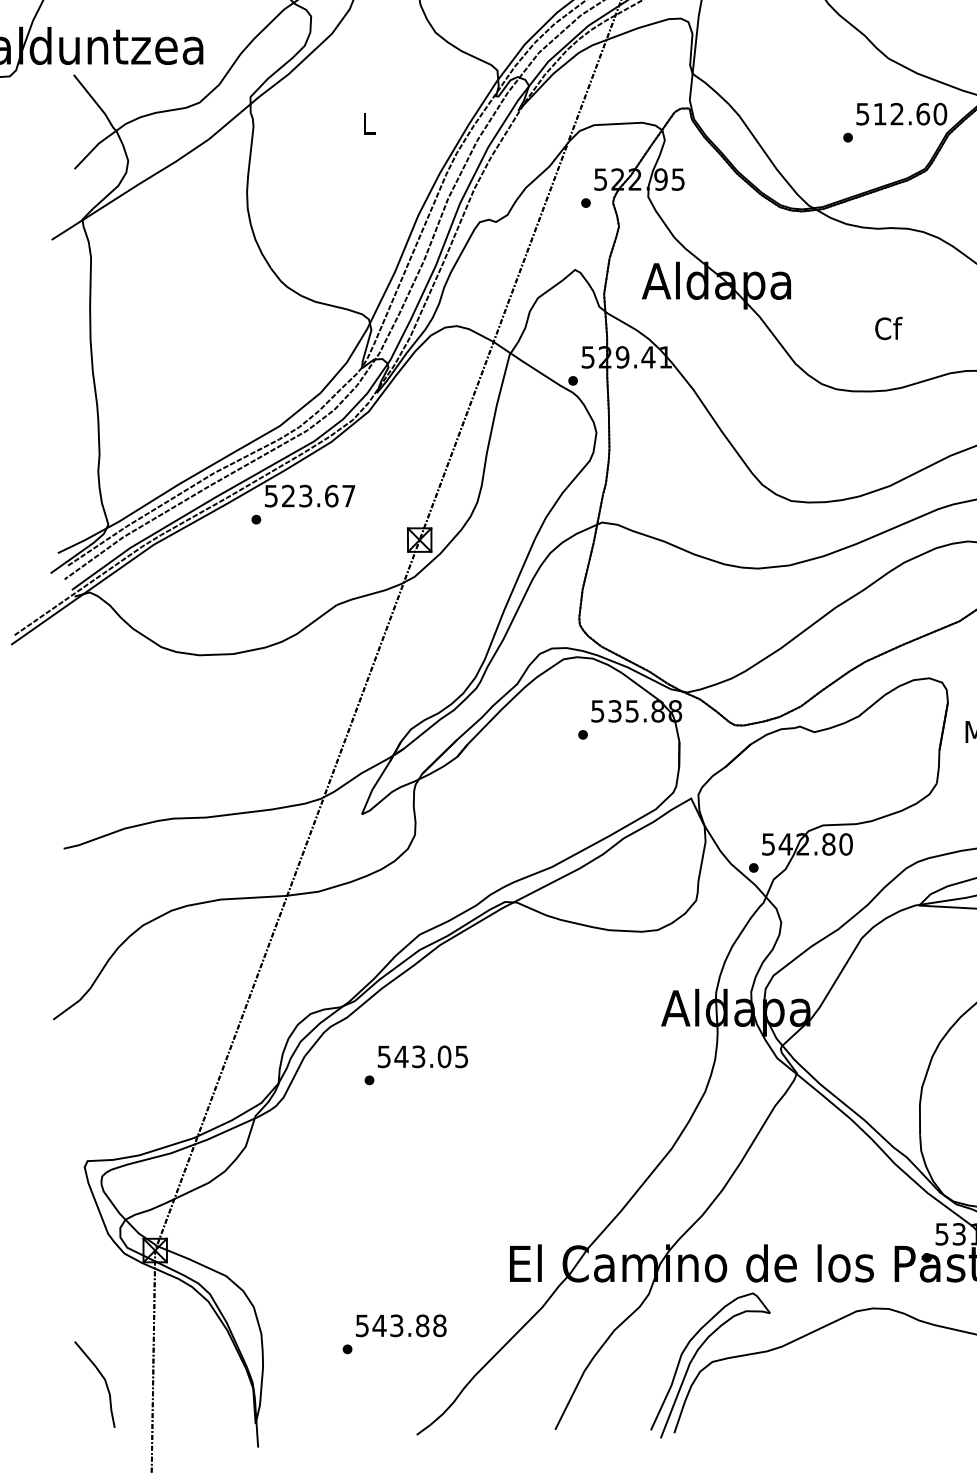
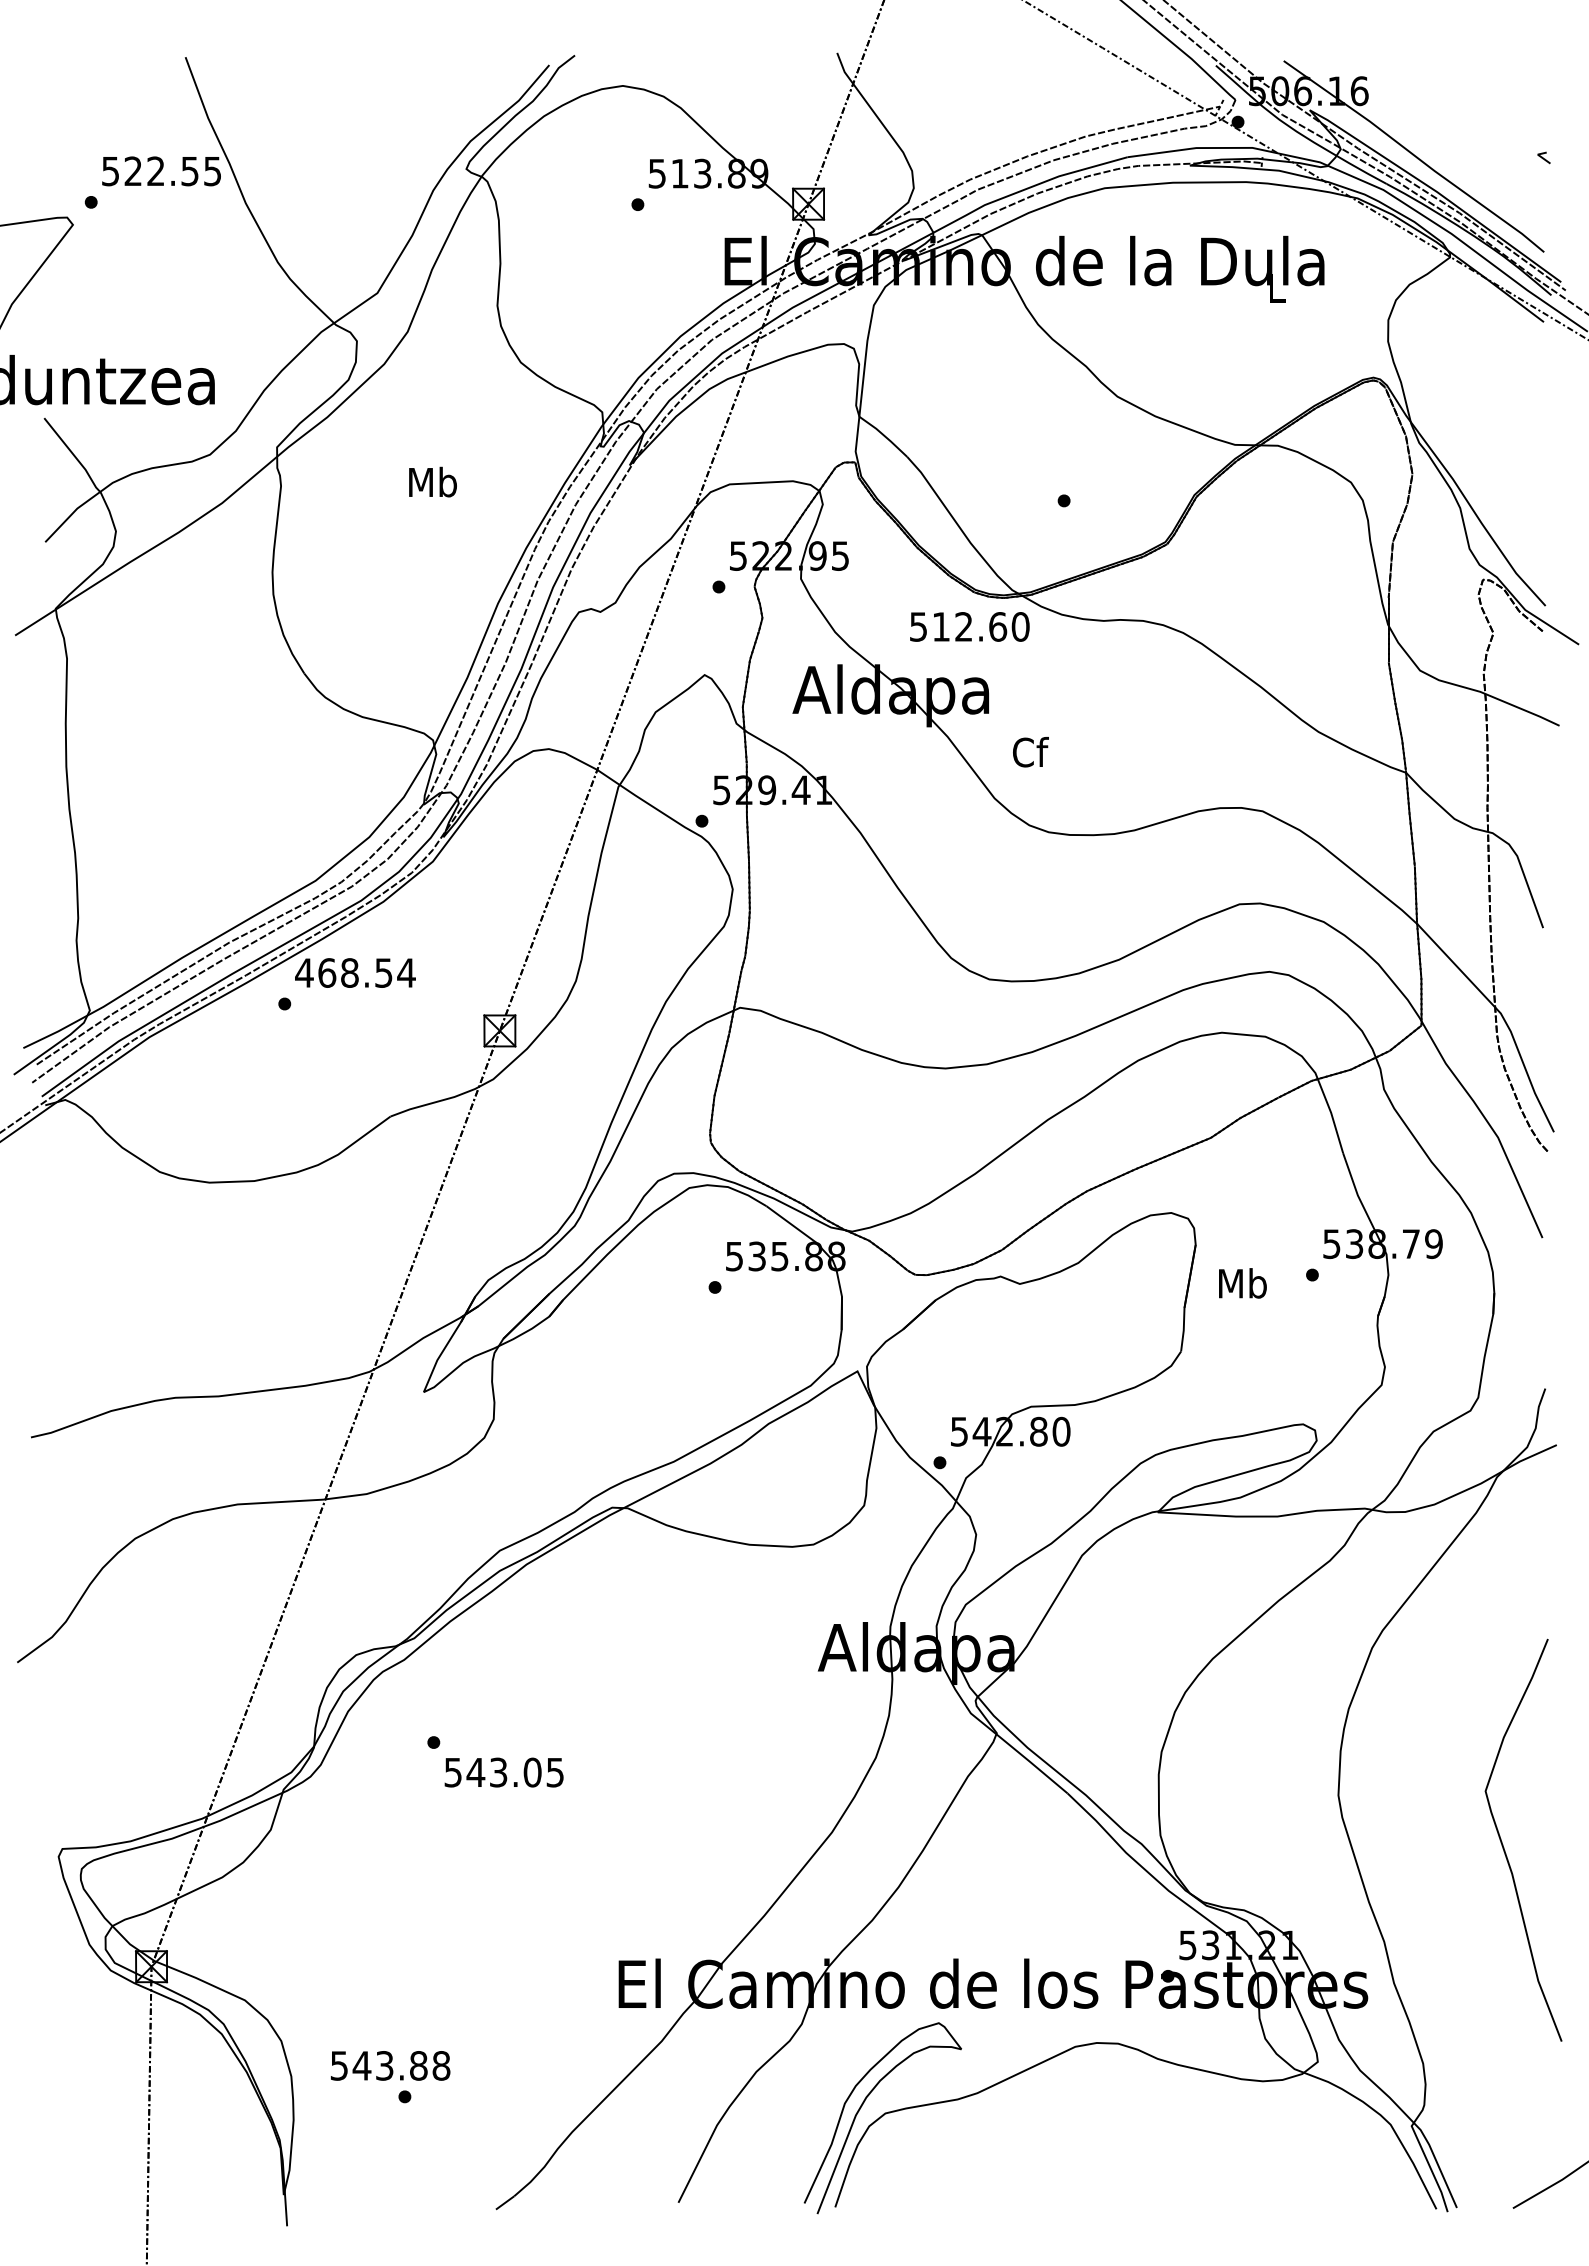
text: (901, 113) -> (969, 626), moved
text: (368, 122) -> (432, 481), L -> Mb
text: (888, 328) -> (1030, 752), moved
text: (310, 495) -> (355, 972), 523.67 -> 468.54
text: (422, 1056) -> (503, 1772), moved
text: (401, 1325) -> (390, 2065), moved
curve: (102, 1377) -> (81, 2133), removed

